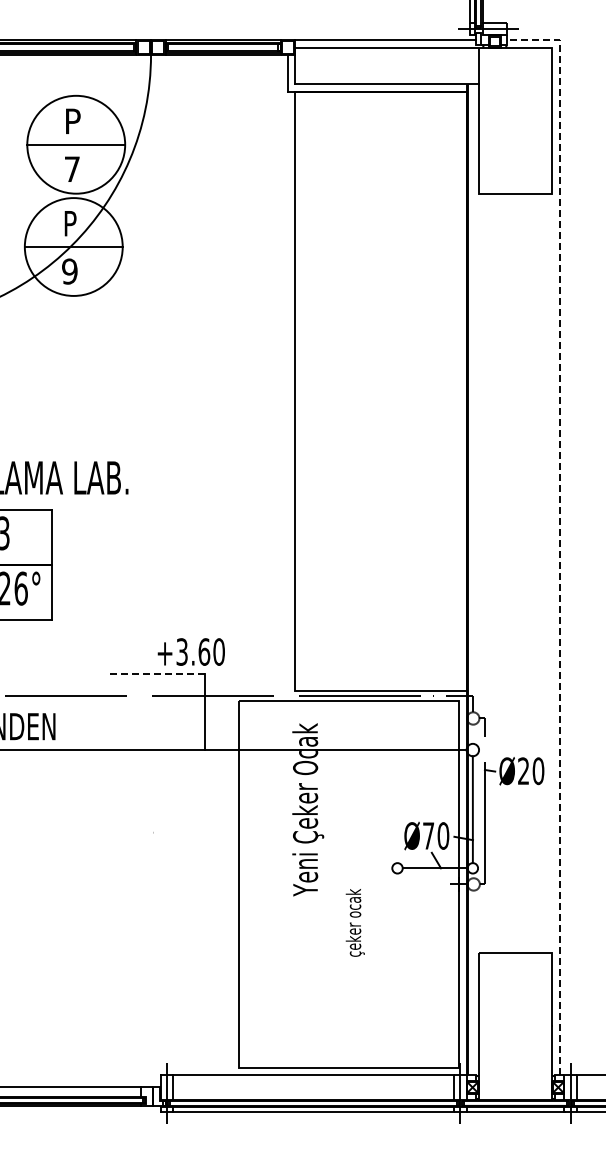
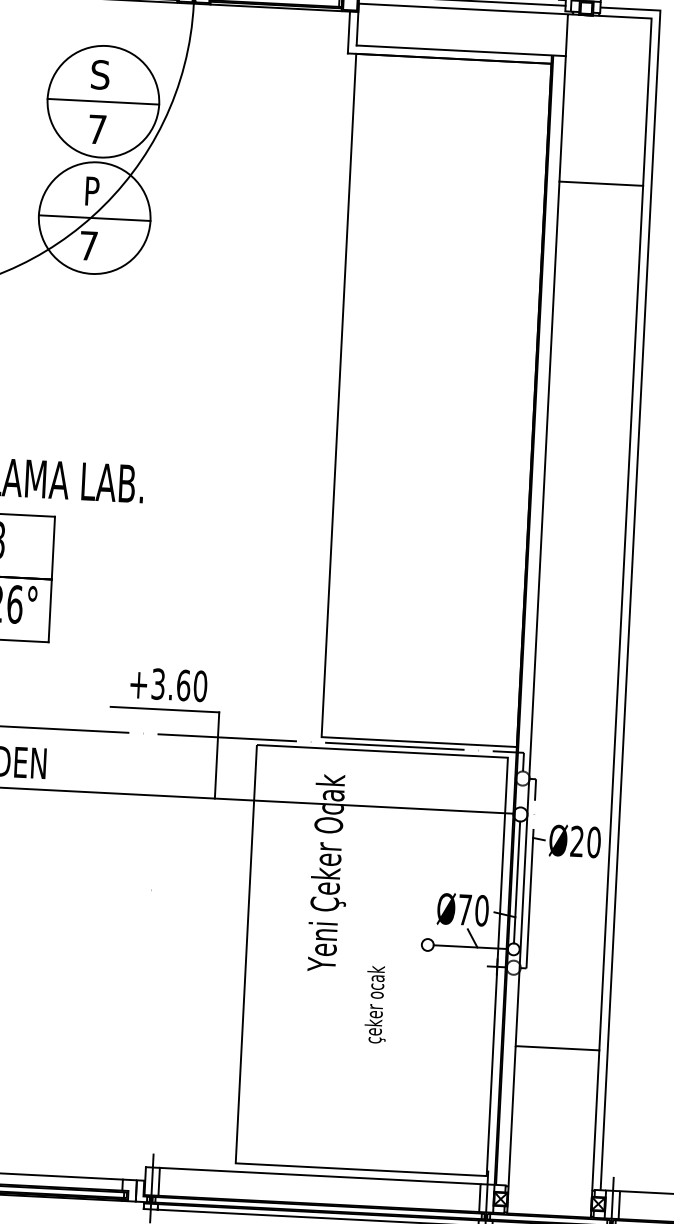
text: (72, 121) -> (100, 75), P -> S
text: (69, 271) -> (88, 245), 9 -> 7
line: (559, 530) -> (631, 569), dashed -> solid
line: (478, 573) -> (537, 613), added
line: (552, 573) -> (621, 617), added
text: (190, 651) -> (167, 684), moved
line: (157, 674) -> (165, 710), dashed -> solid

